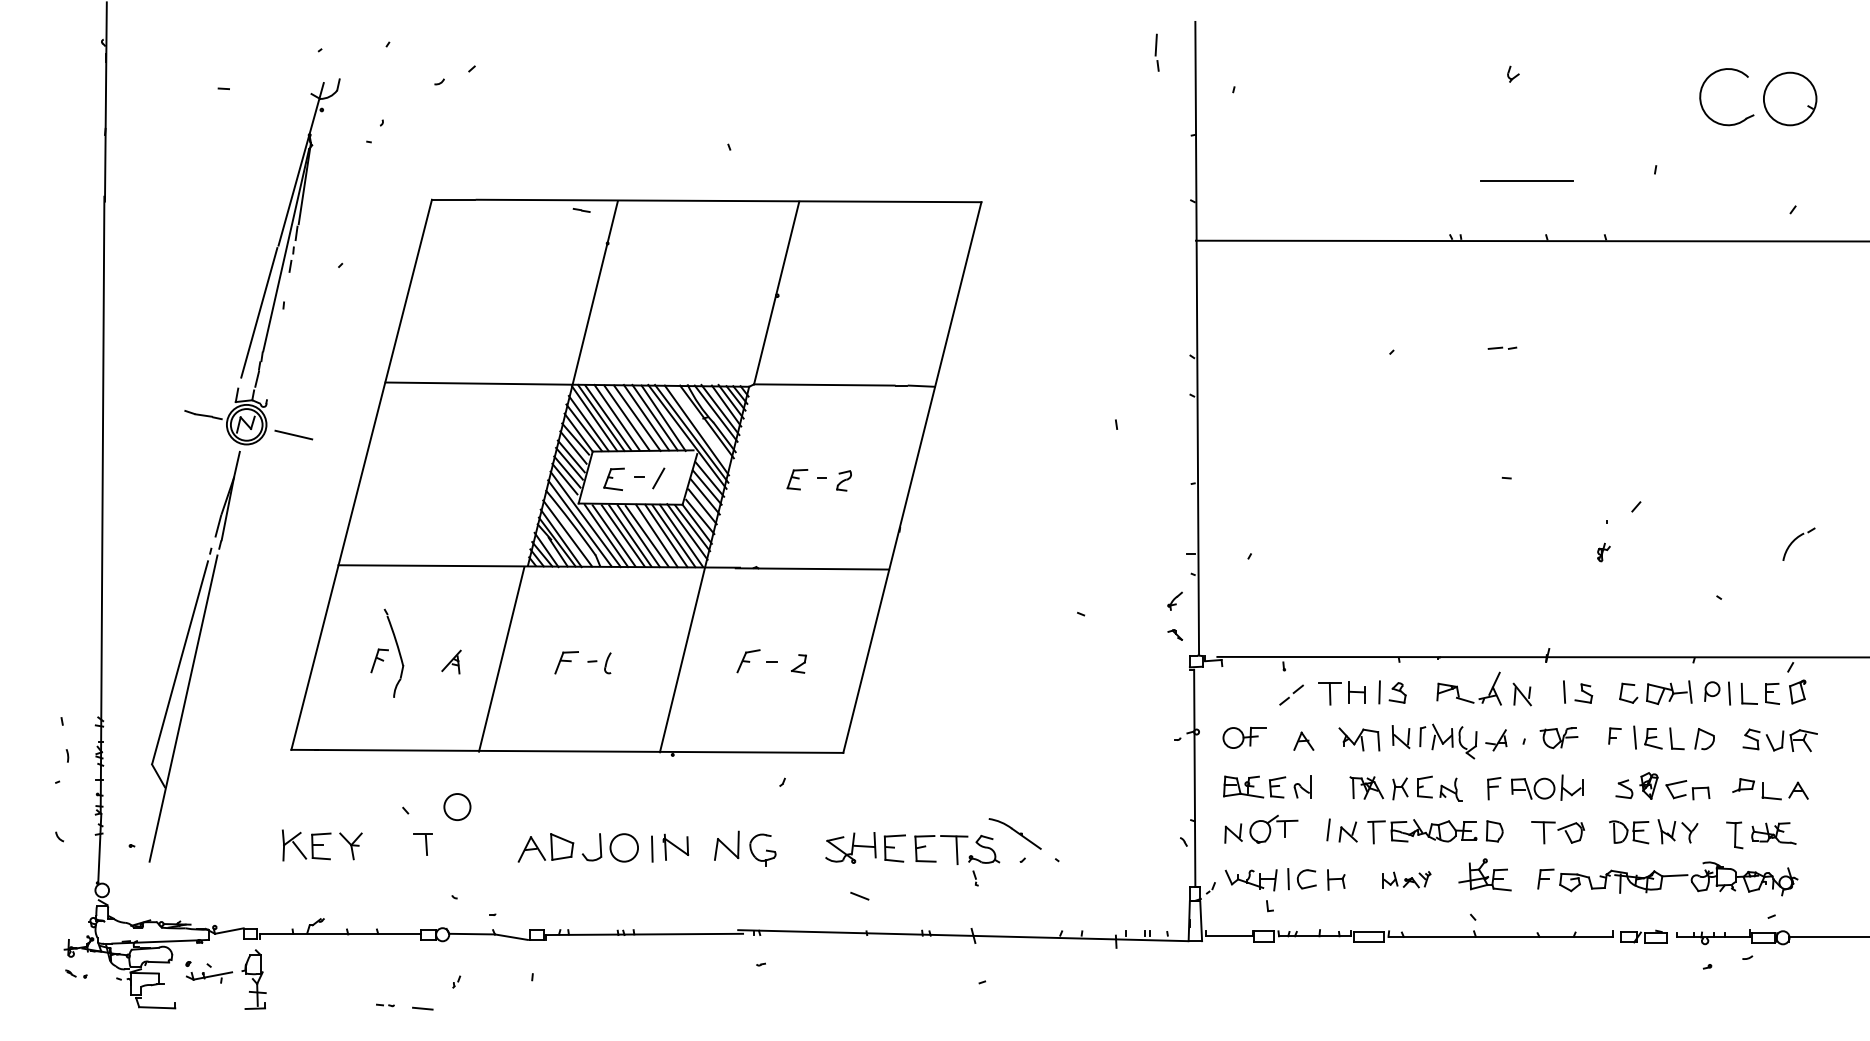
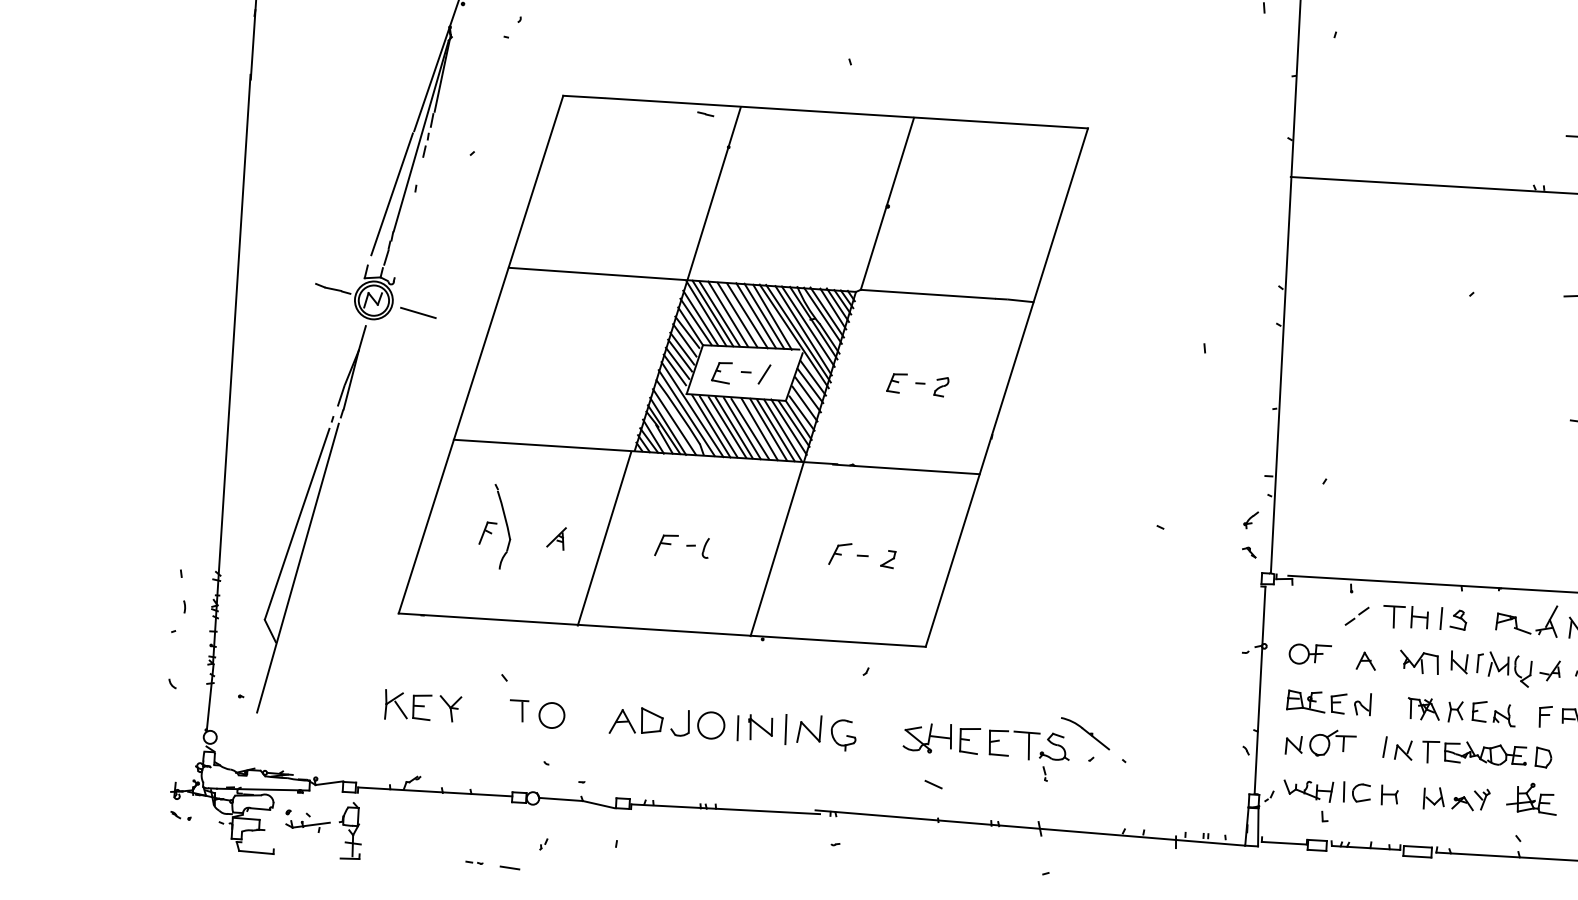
line: (701, 425) -> (808, 326), added
circle: (457, 806) -> (552, 714), moved
line: (702, 847) -> (786, 729), added
part: (1406, 879) -> (1456, 798), size x1.43

